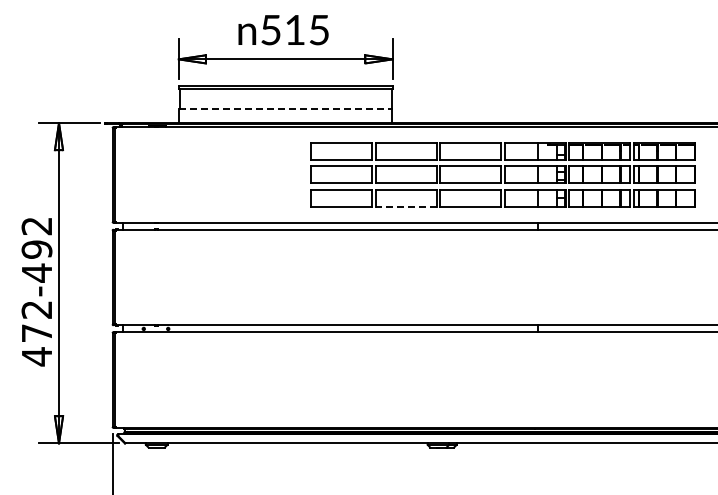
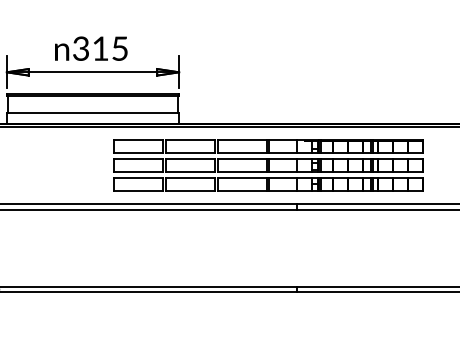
text: (270, 29) -> (80, 48), 515 -> 315
line: (285, 109) -> (92, 112), dashed -> solid
line: (406, 207) -> (190, 191), dashed -> solid

